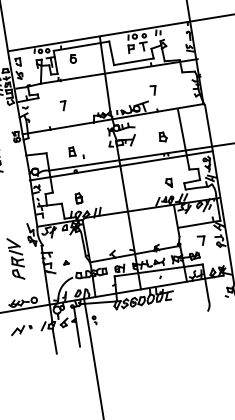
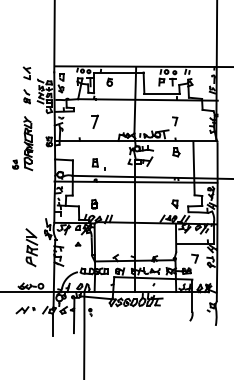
part: (63, 105) -> (94, 121), size x1.6
part: (163, 137) -> (176, 152), moved
part: (65, 261) -> (77, 243), moved

